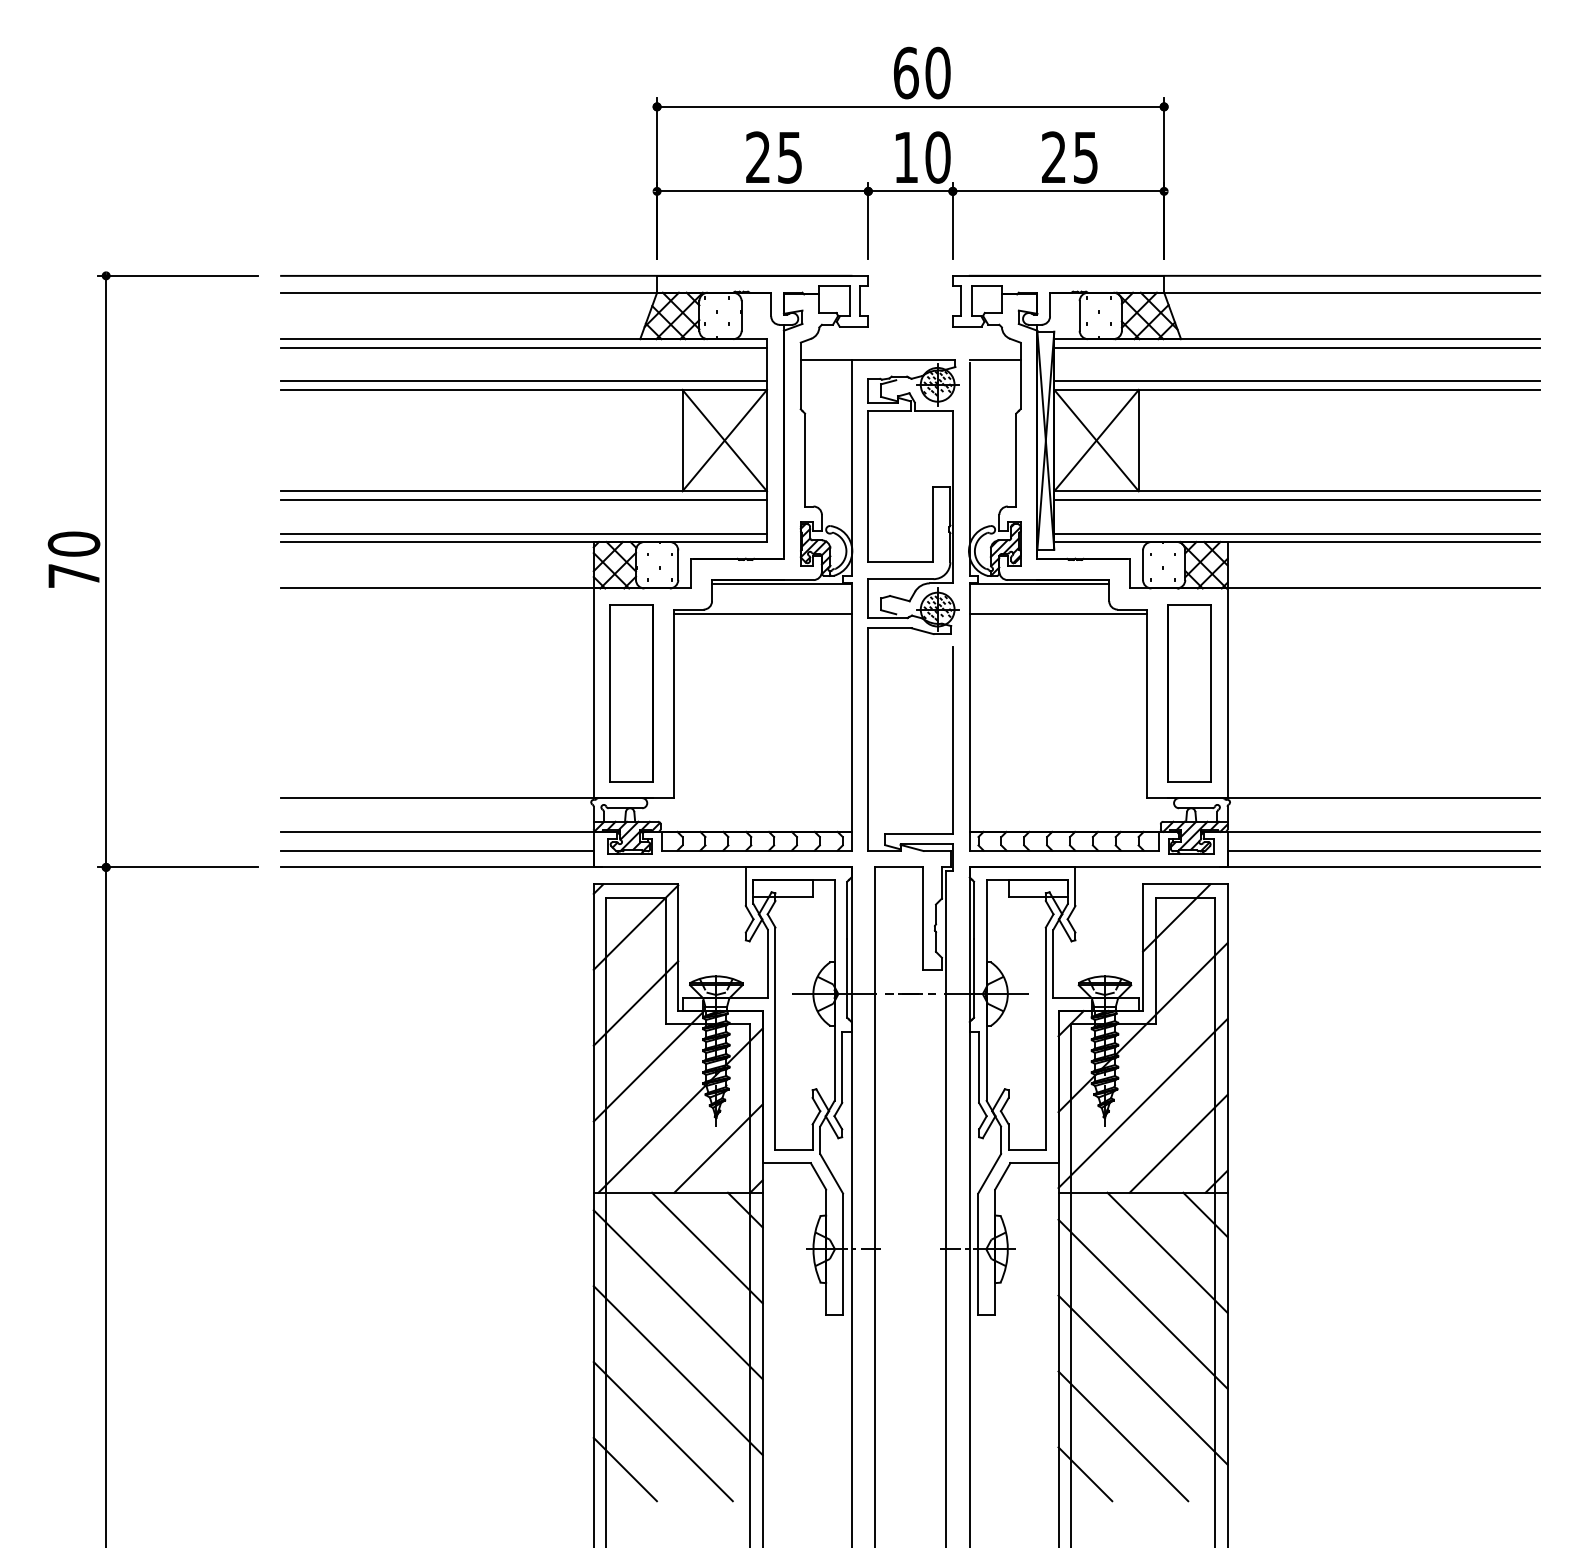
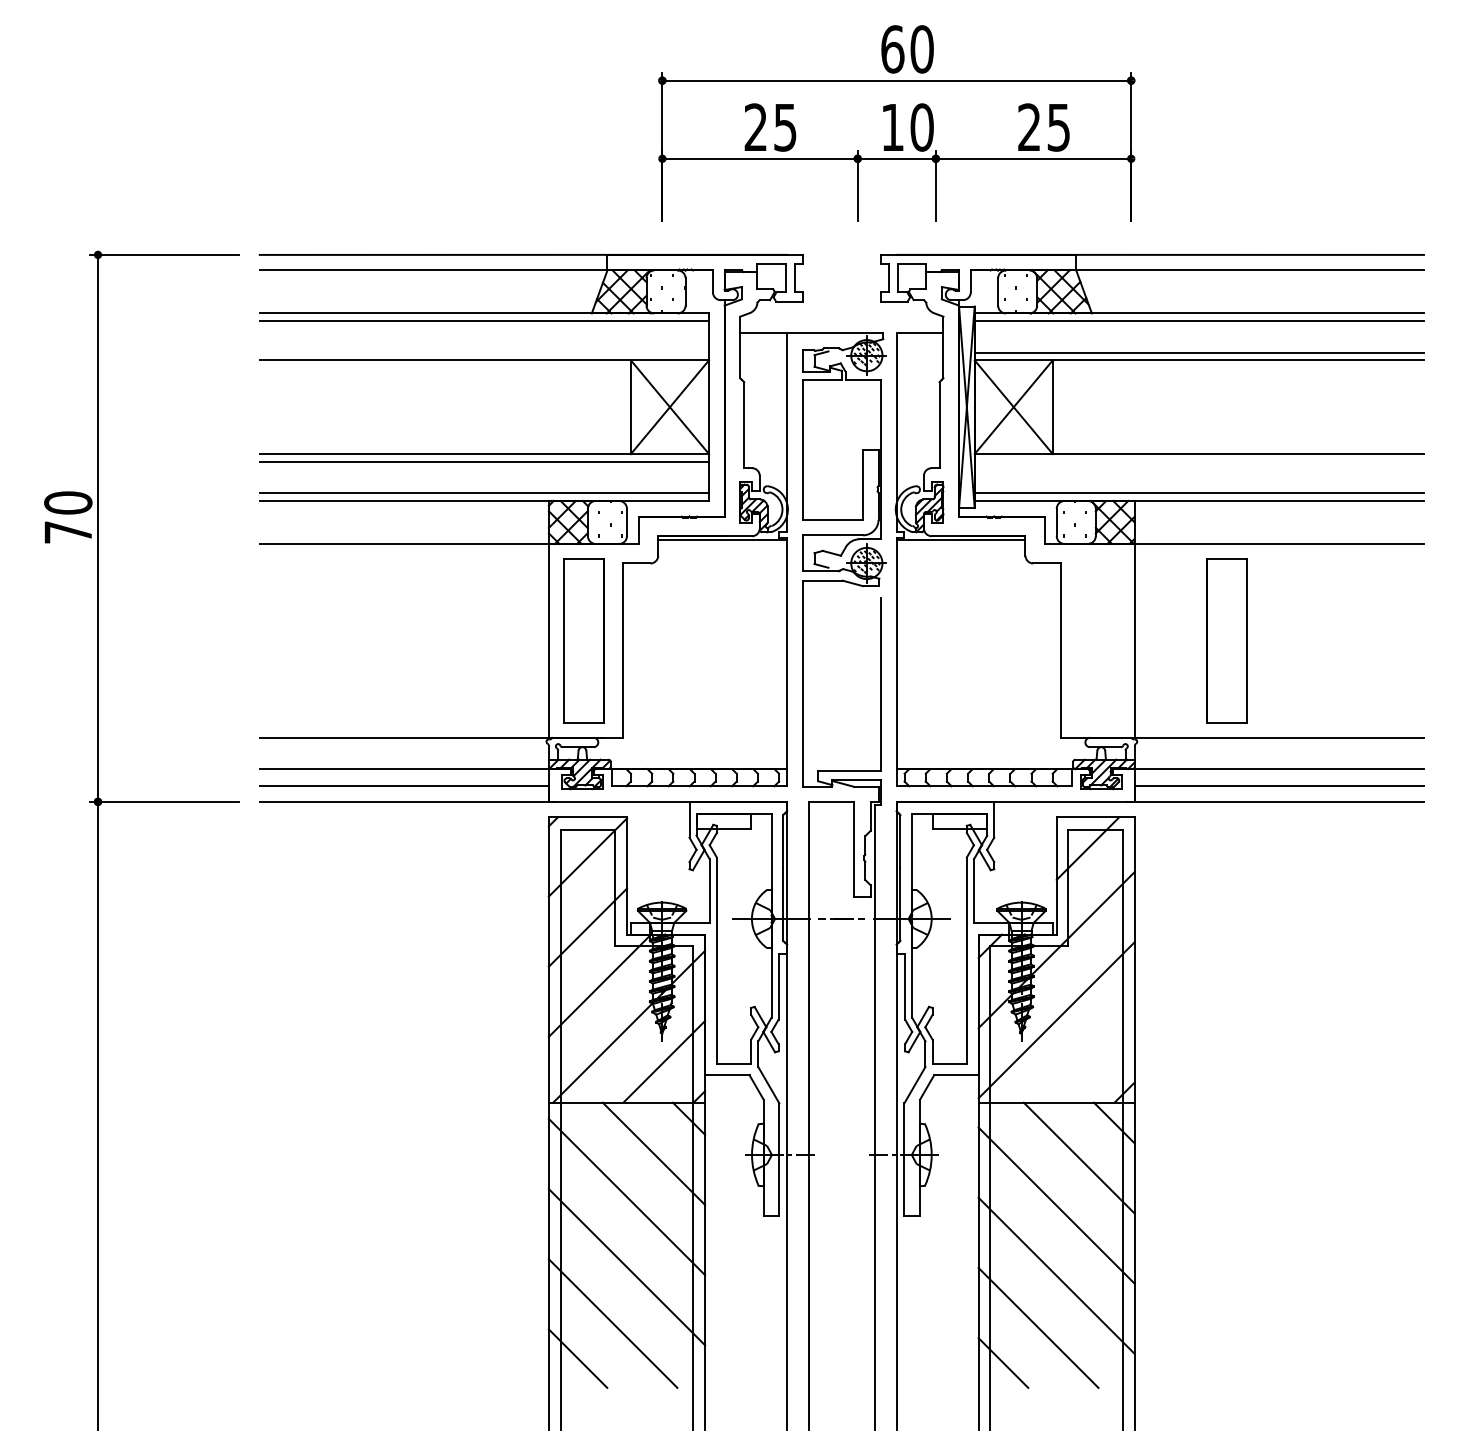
part: (910, 153) -> (896, 123), moved
line: (524, 381) -> (484, 352), removed
line: (1296, 499) -> (1198, 461), removed
line: (763, 613) -> (705, 567), removed
line: (1058, 613) -> (978, 567), removed
part: (1189, 692) -> (1226, 640), moved
line: (1178, 1143) -> (1089, 1057), removed

